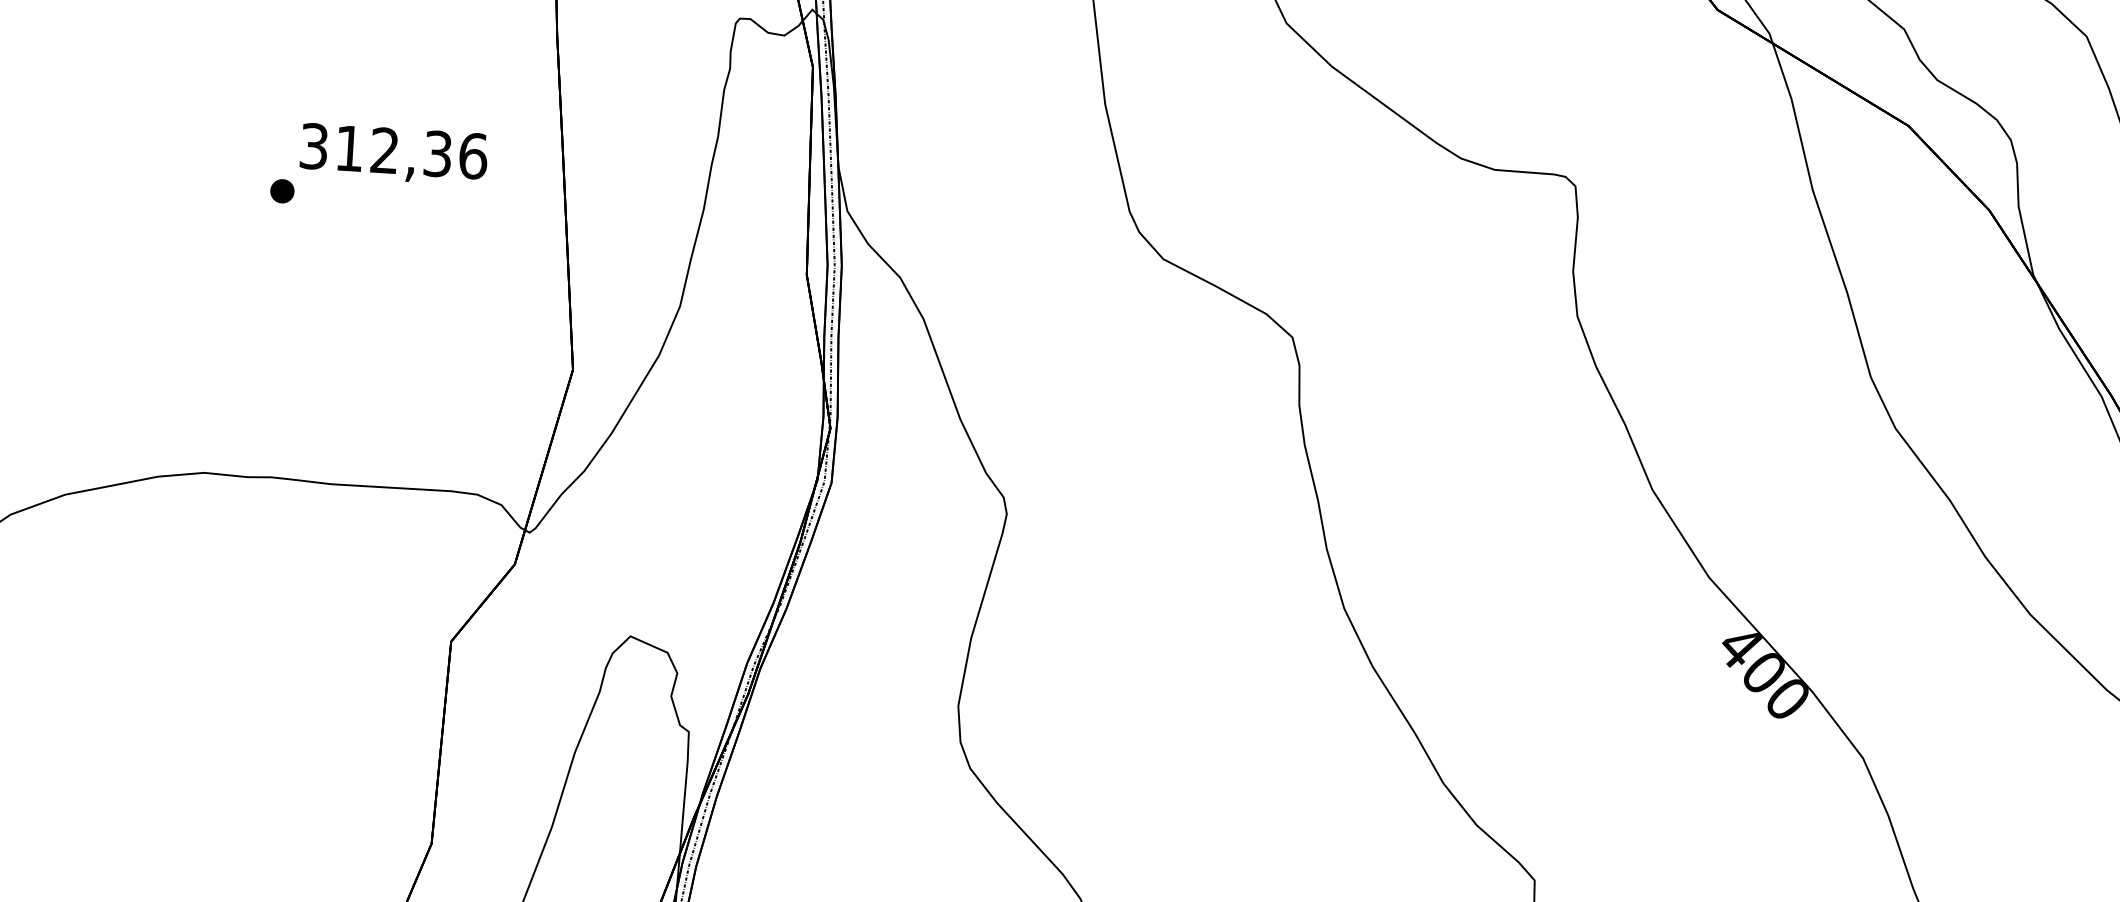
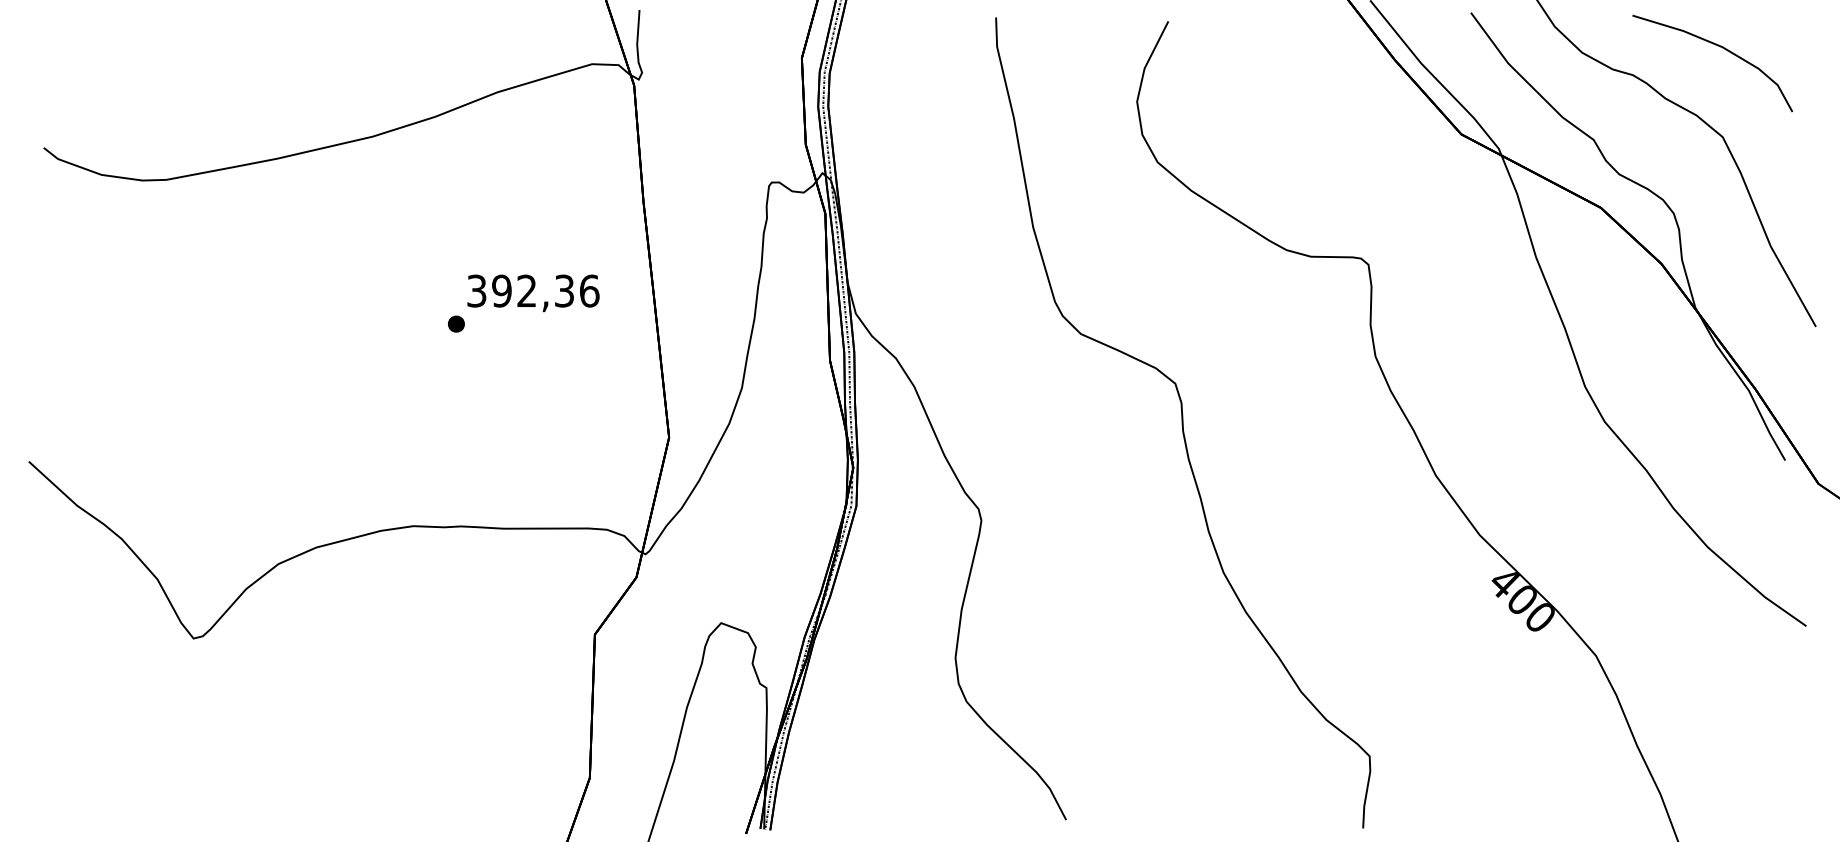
text: (348, 147) -> (501, 290), 312,36 -> 392,36

